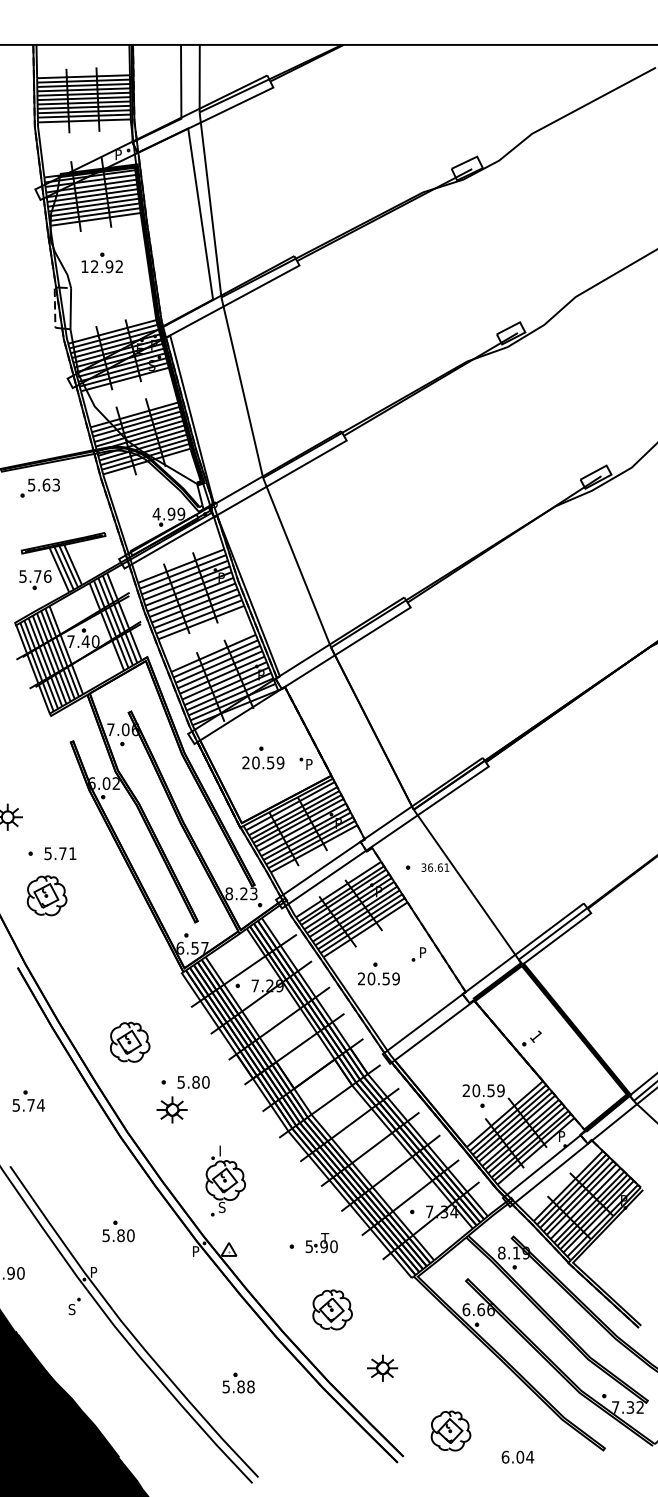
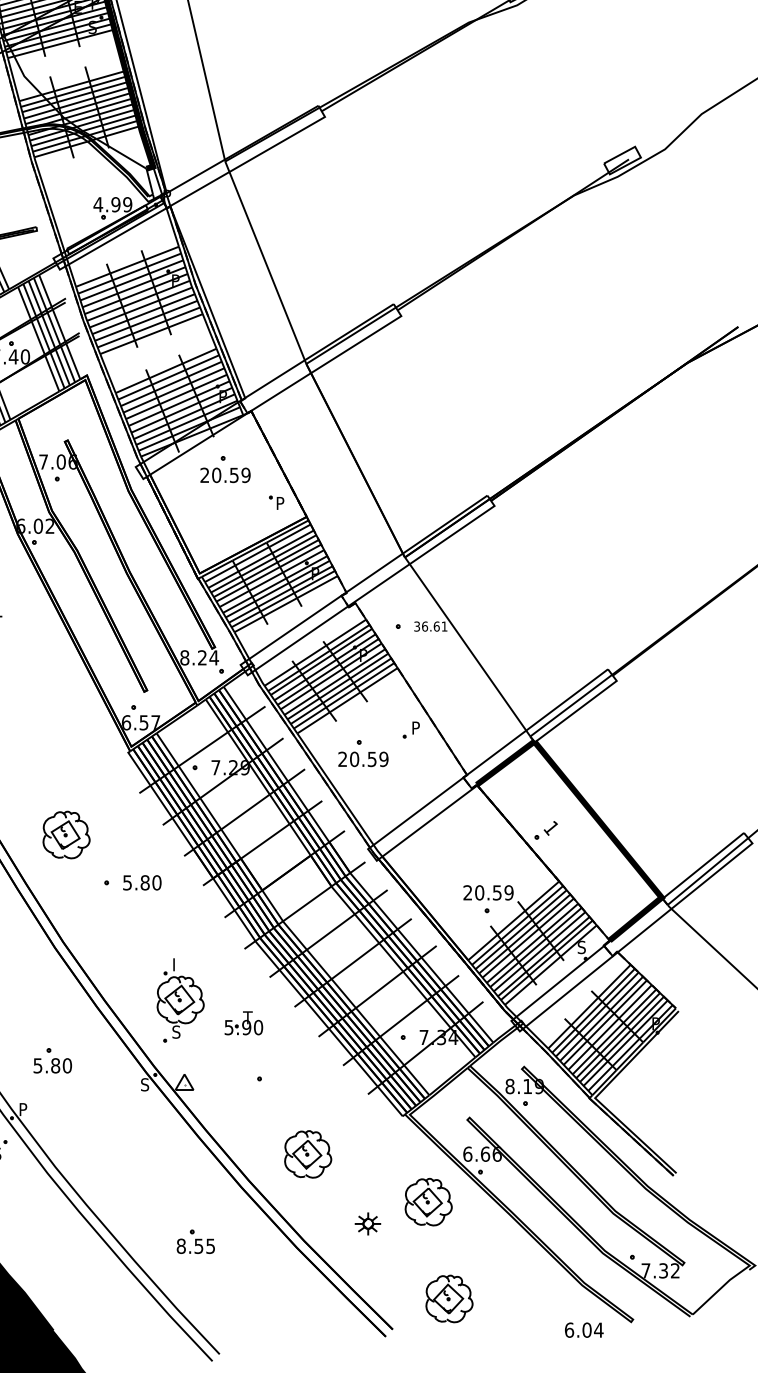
part: (263, 757) -> (225, 468), moved
text: (253, 893) -> (213, 657), 8.23 -> 8.24
part: (171, 1109) -> (115, 915), removed
text: (561, 1136) -> (581, 947), P -> S
part: (321, 1243) -> (243, 1023), moved
text: (195, 1251) -> (144, 1084), P -> S
part: (433, 1349) -> (428, 1201), added
part: (382, 1367) -> (367, 1223), size x0.7
text: (238, 1386) -> (195, 1245), 5.88 -> 8.55
text: (517, 1456) -> (583, 1329), moved

